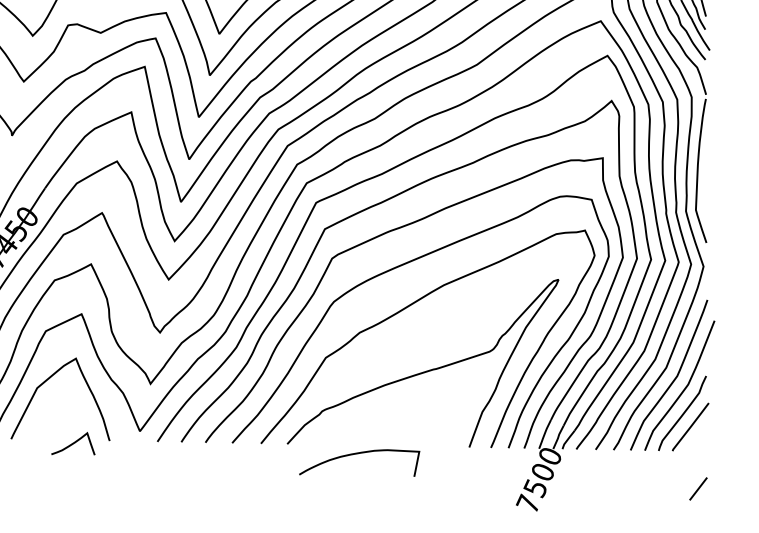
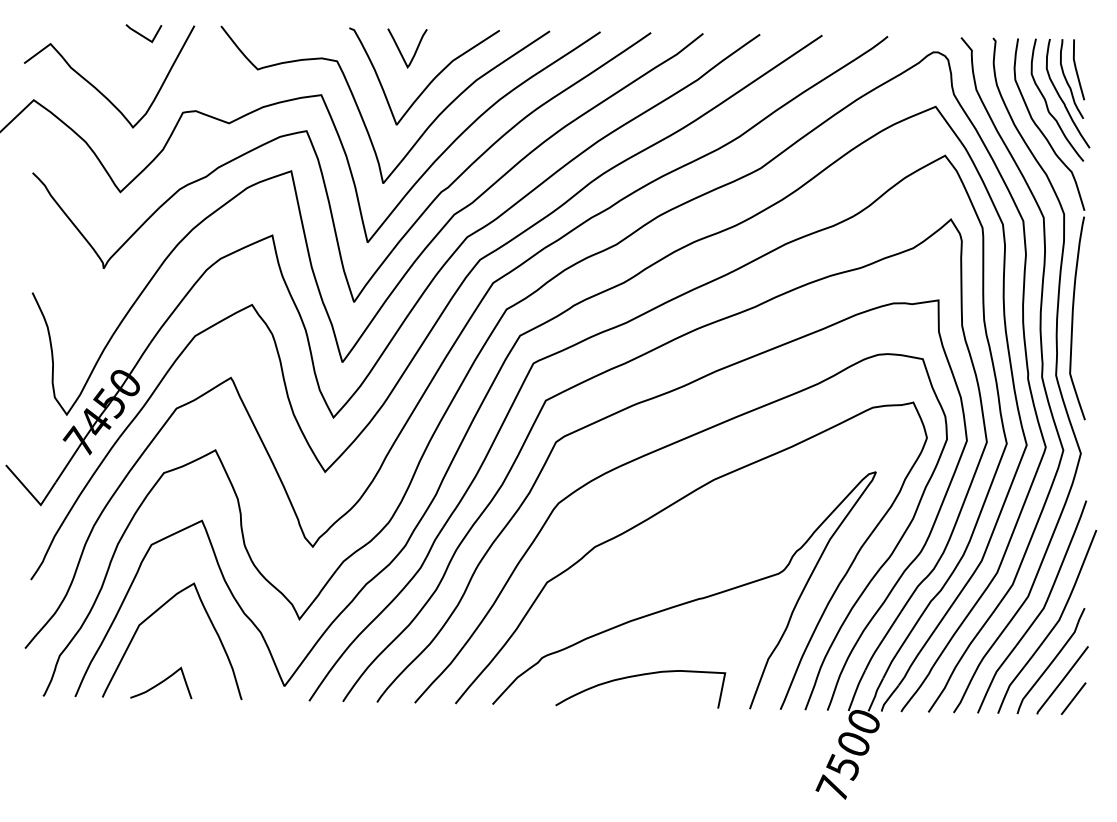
curve: (73, 443) -> (161, 682), moved
curve: (358, 454) -> (639, 676), moved
line: (698, 488) -> (1073, 698), moved

